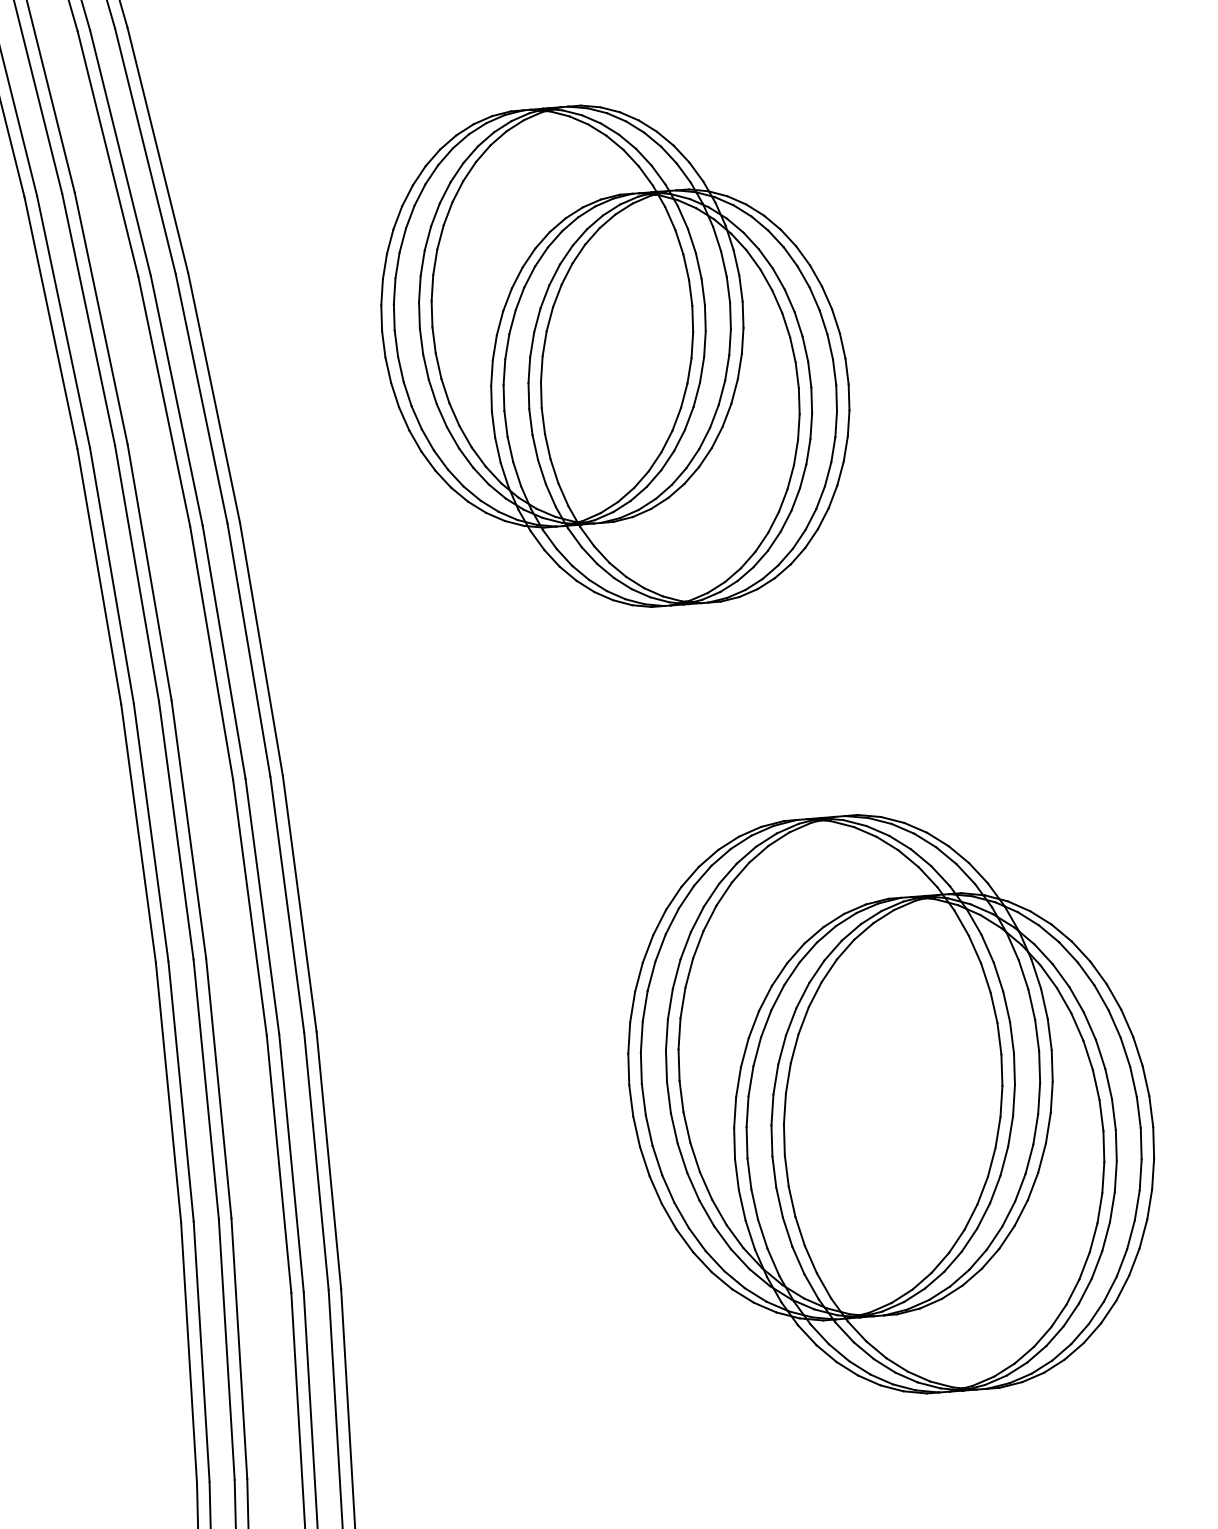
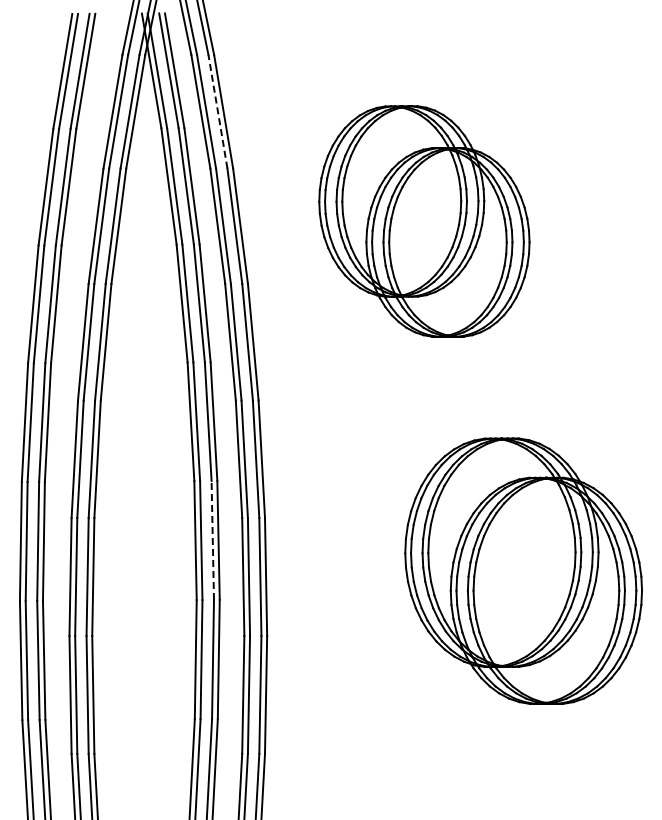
line: (144, 150) -> (217, 111), solid -> dashed
line: (205, 1089) -> (212, 540), solid -> dashed

